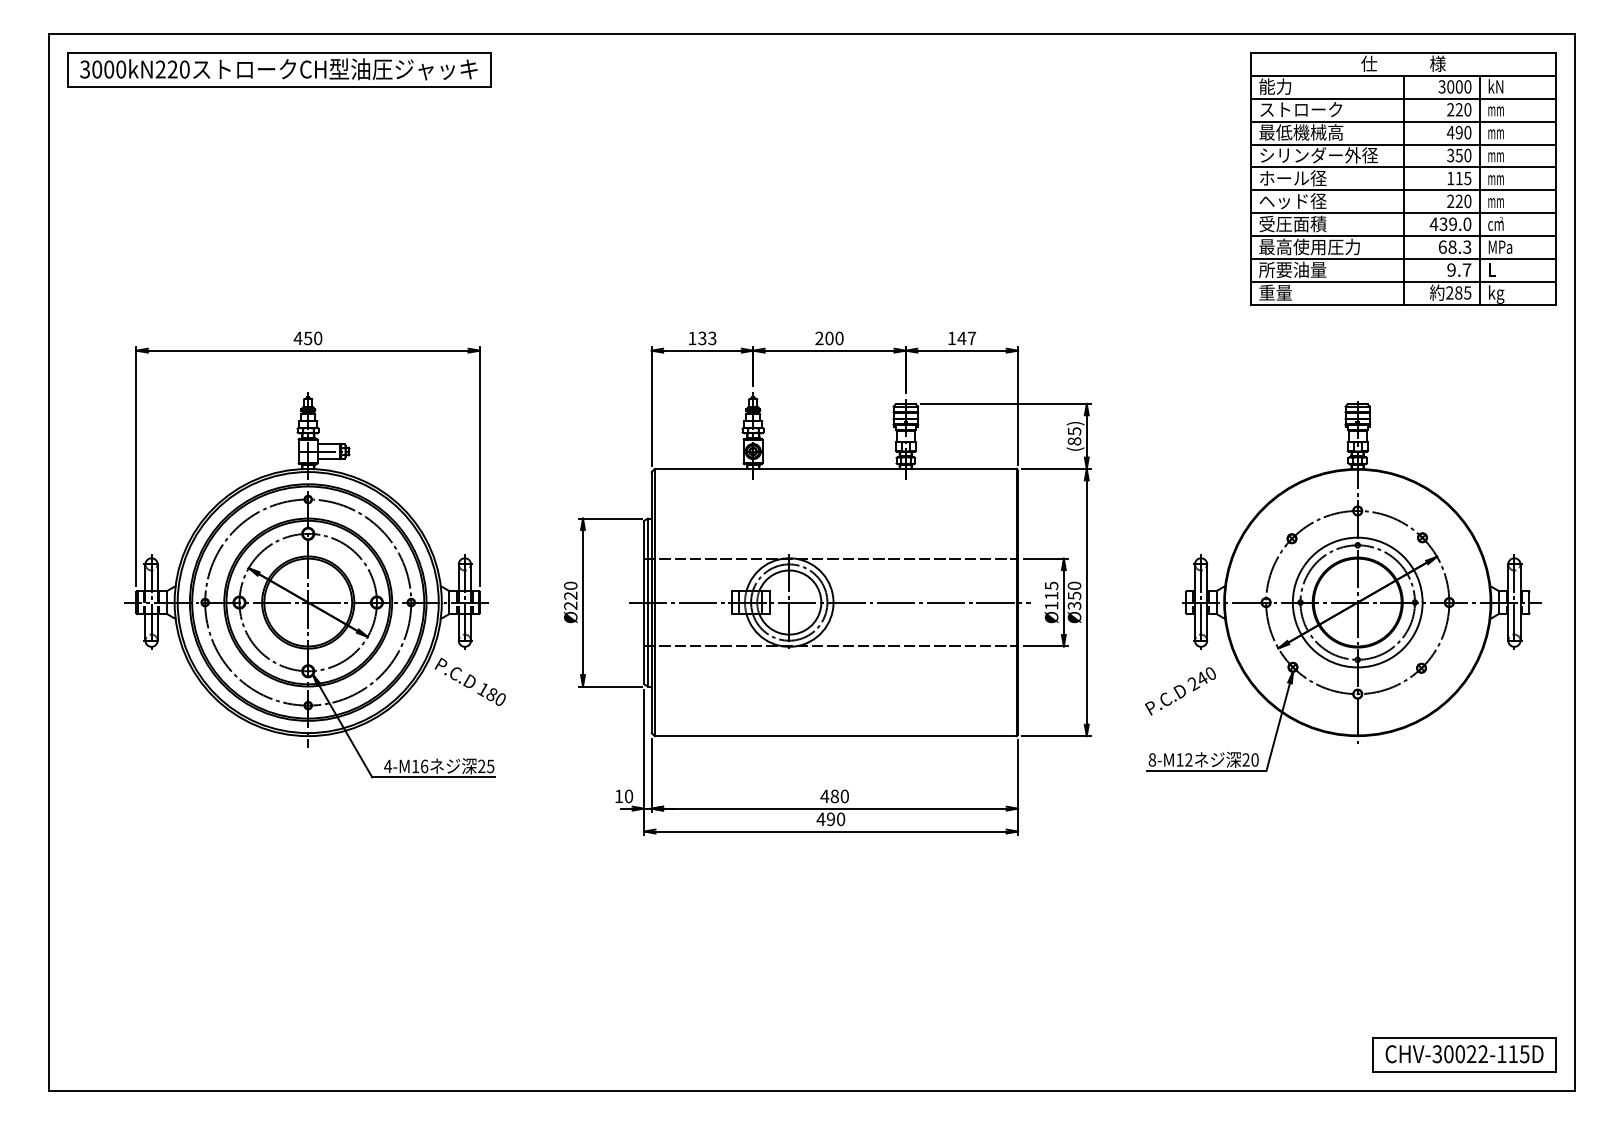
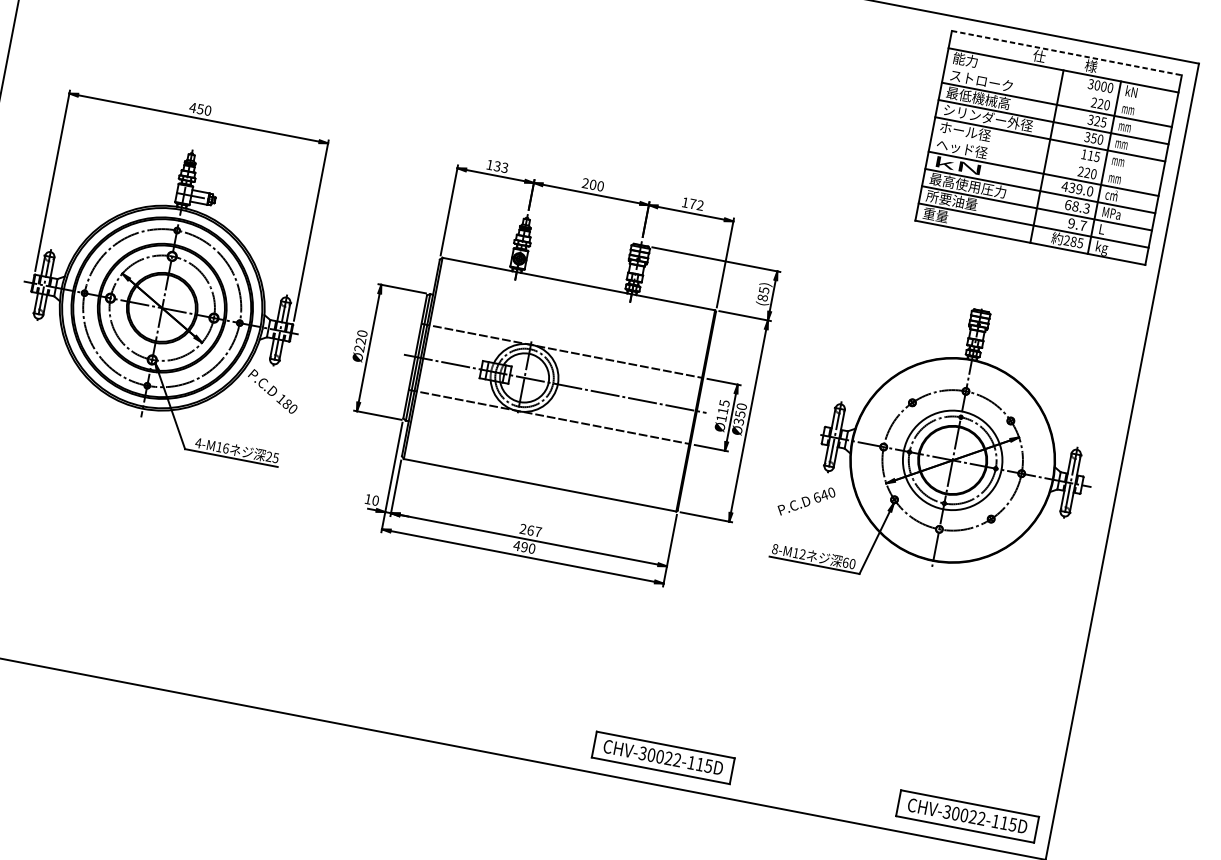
line: (1403, 53) -> (1066, 53), solid -> dashed
line: (1403, 98) -> (1060, 87), removed
text: (1458, 132) -> (1096, 120), 490 -> 325
line: (1403, 190) -> (1046, 156), removed
text: (1292, 223) -> (958, 165), 受圧面積 -> kN
text: (966, 337) -> (696, 204), 147 -> 172
text: (1193, 683) -> (817, 497), 240 -> 640
text: (1245, 759) -> (845, 562), 20 -> 60
text: (834, 796) -> (530, 530), 480 -> 267
part: (1060, 1054) -> (663, 757), added

